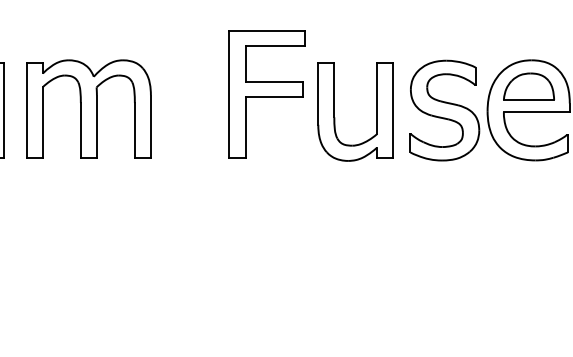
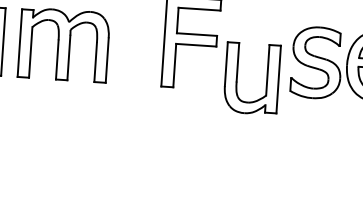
part: (335, 117) -> (237, 81), moved

